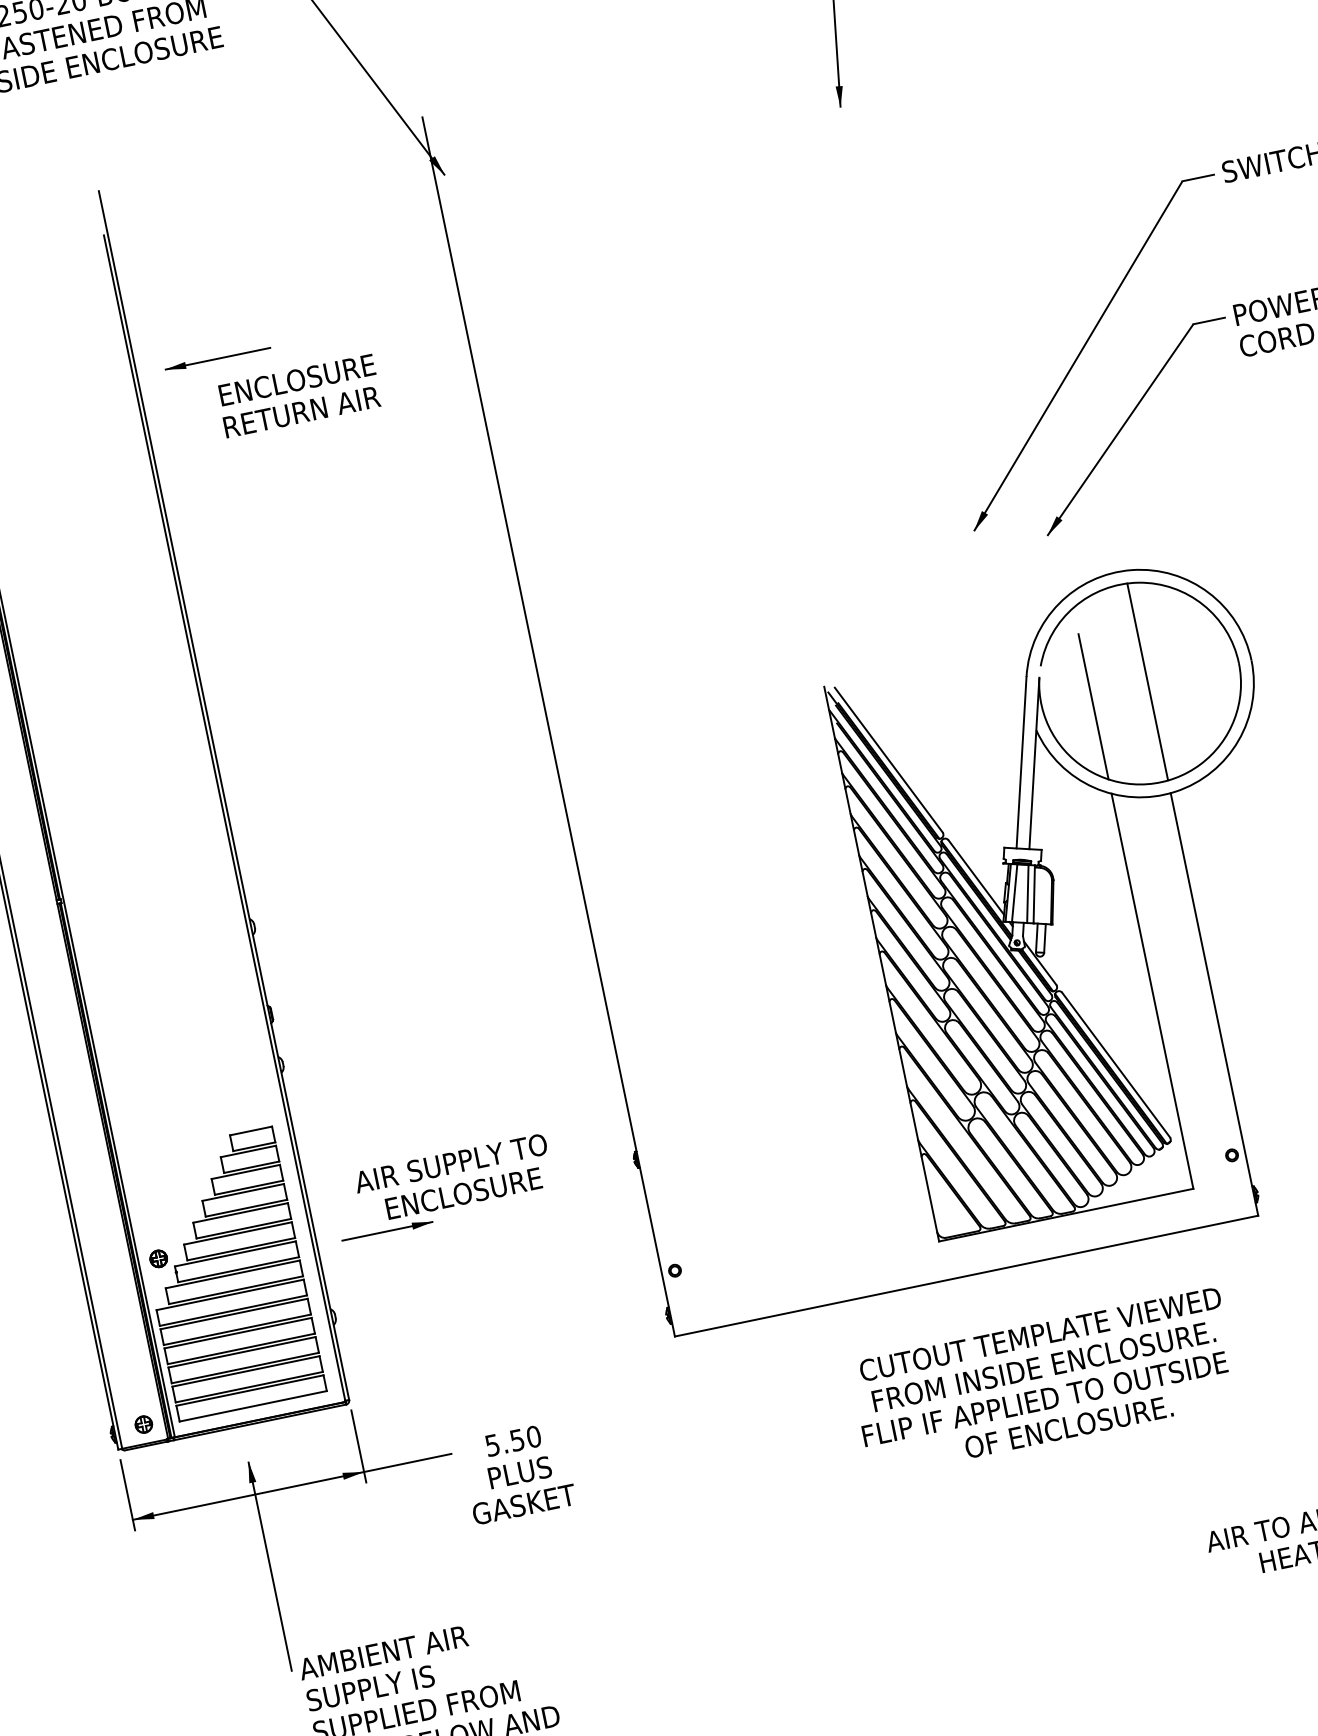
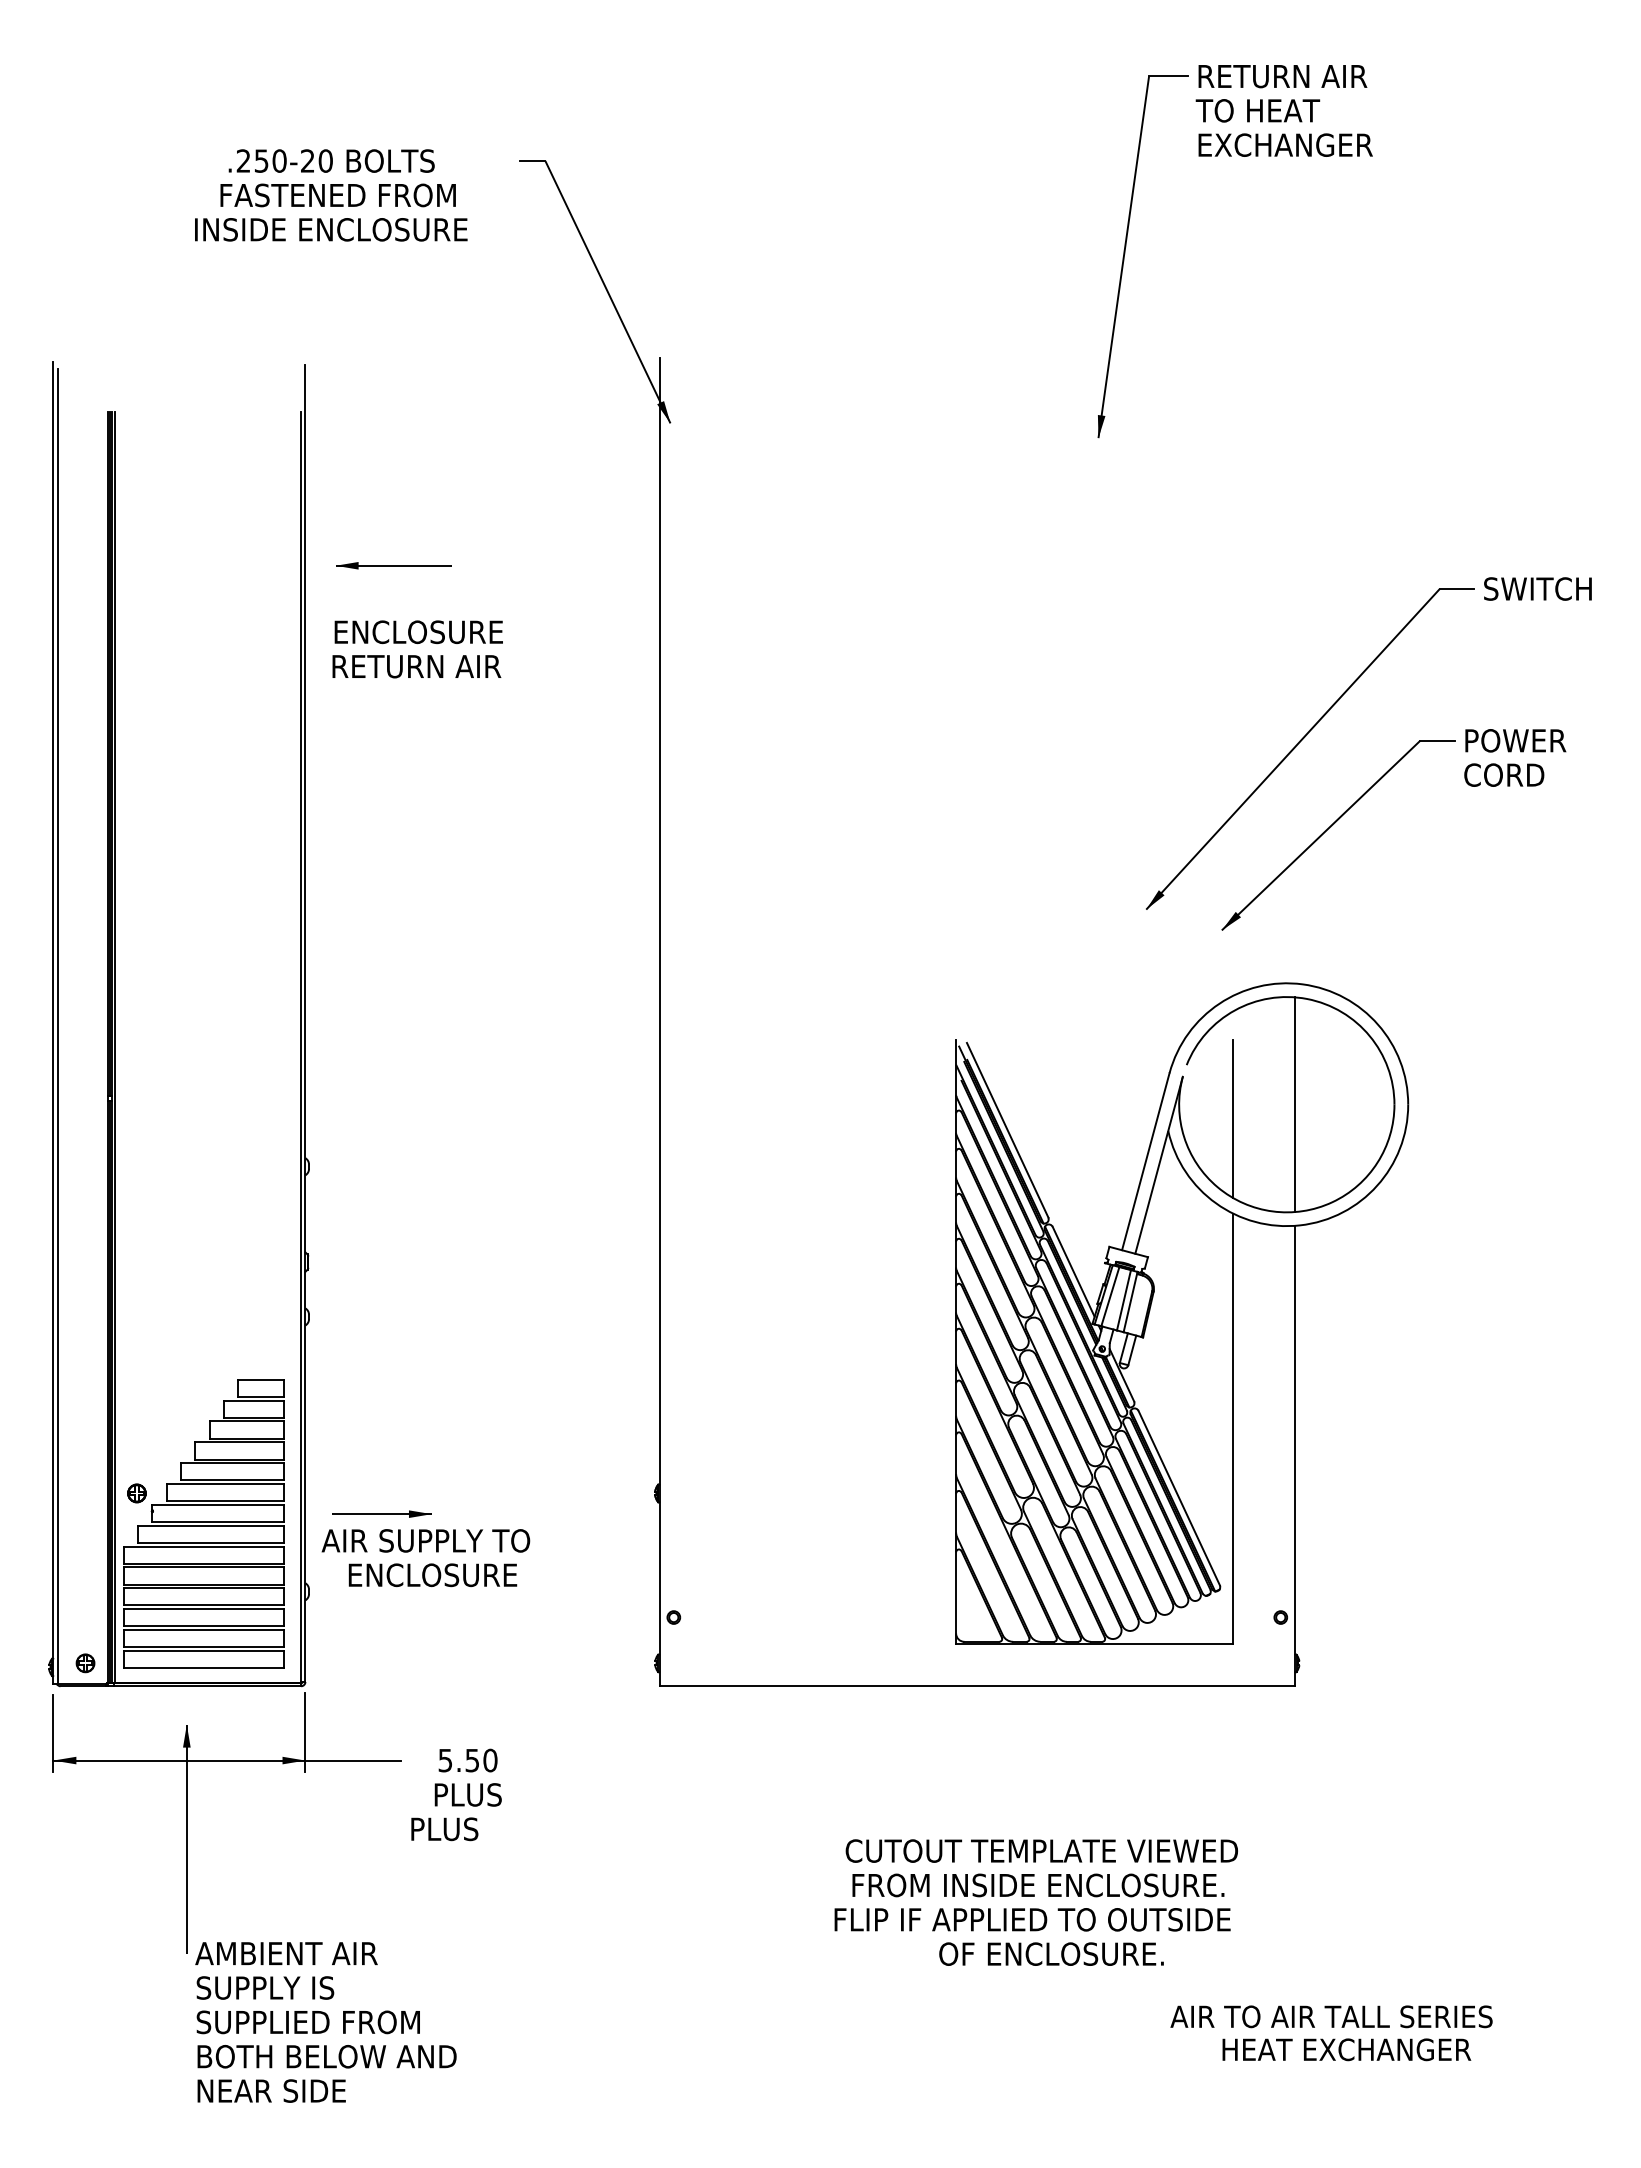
text: (299, 396) -> (417, 649), moved
text: (453, 1179) -> (425, 1558), moved
text: (1044, 1382) -> (1035, 1902), moved
text: (524, 1504) -> (465, 1829), GASKET -> PLUS

